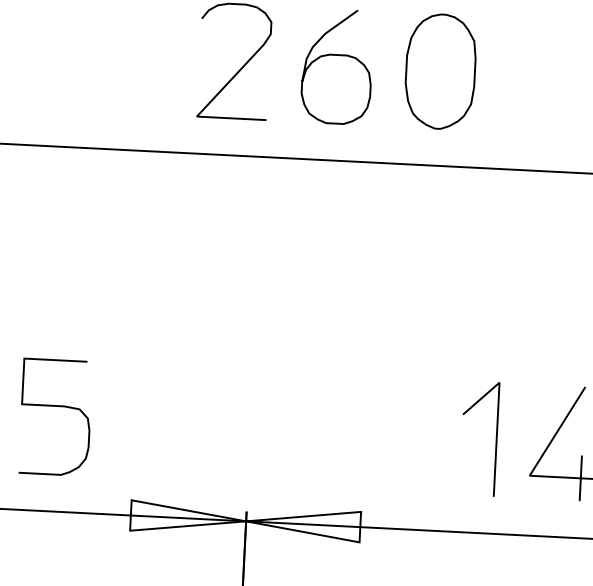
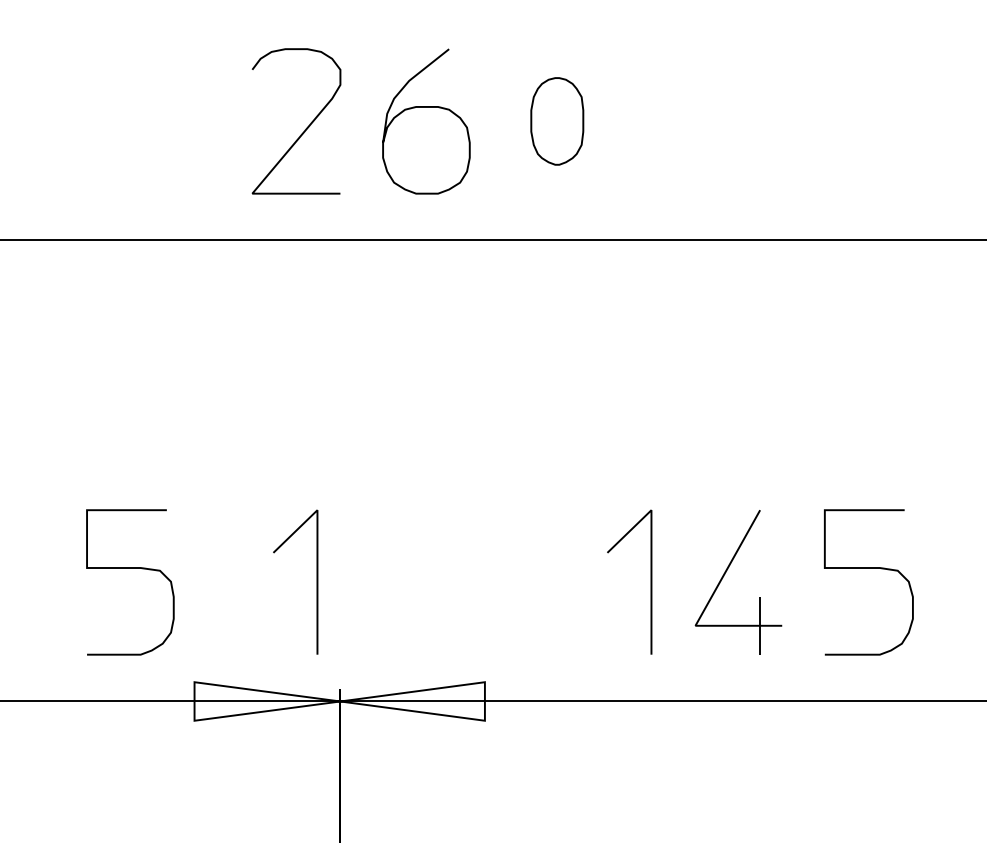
part: (440, 71) -> (557, 121), size x0.6
curve: (56, 406) -> (130, 568), moved
curve: (232, 425) -> (316, 581), added

